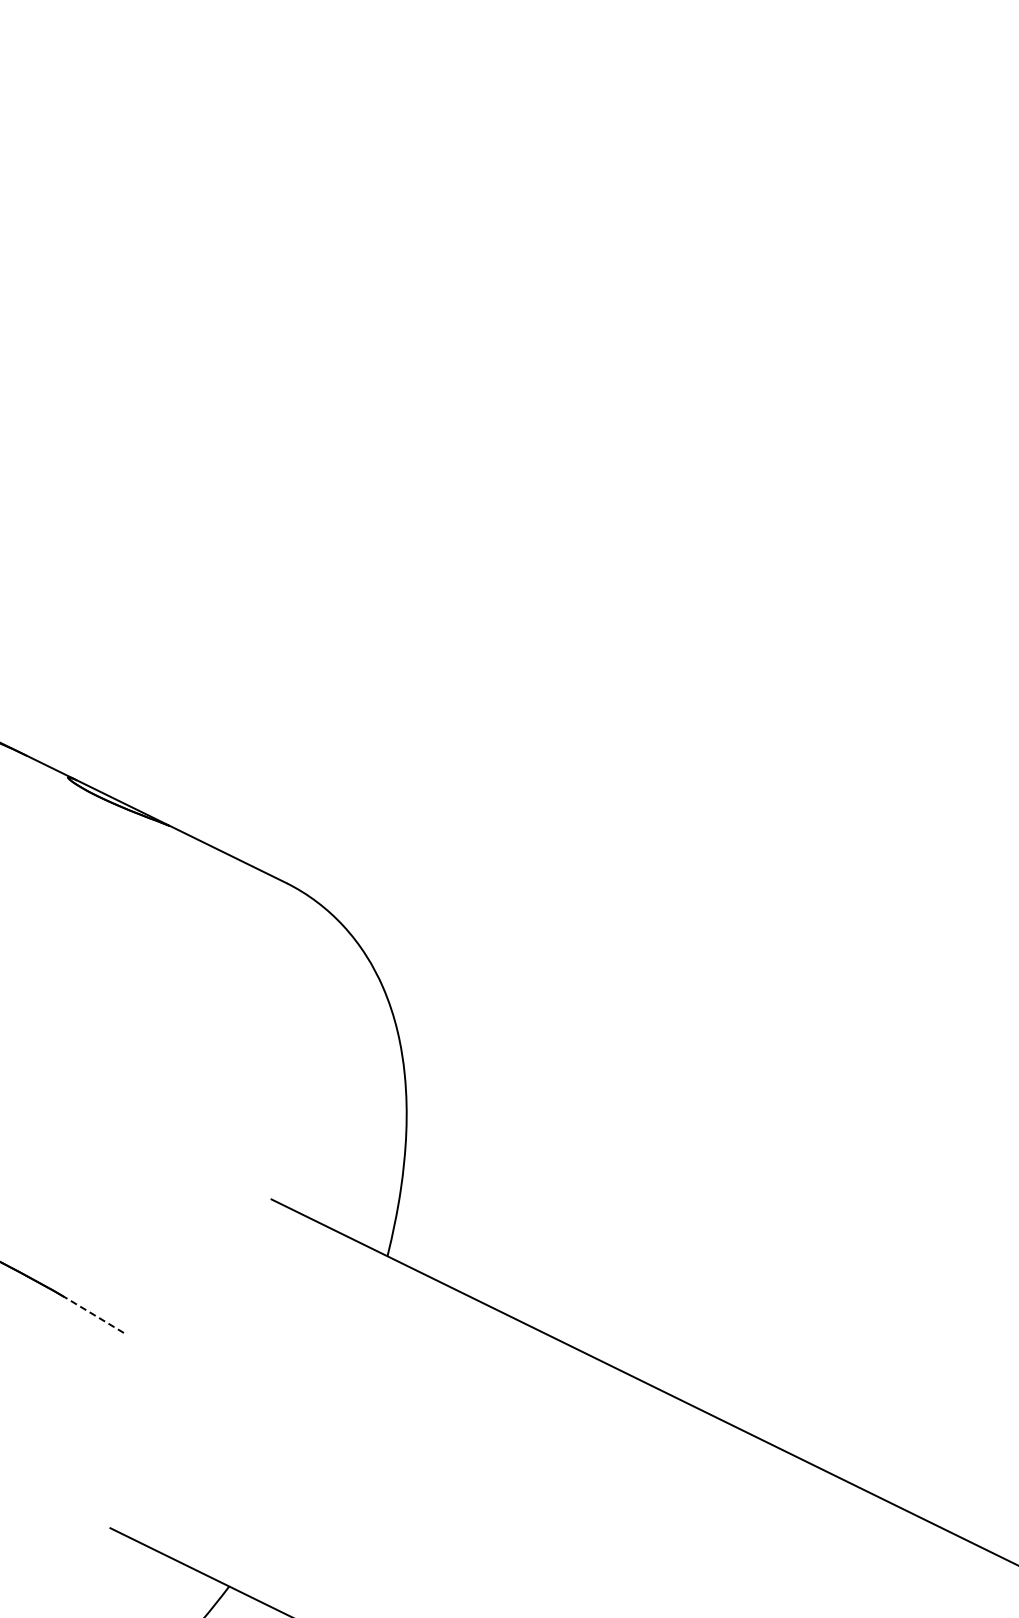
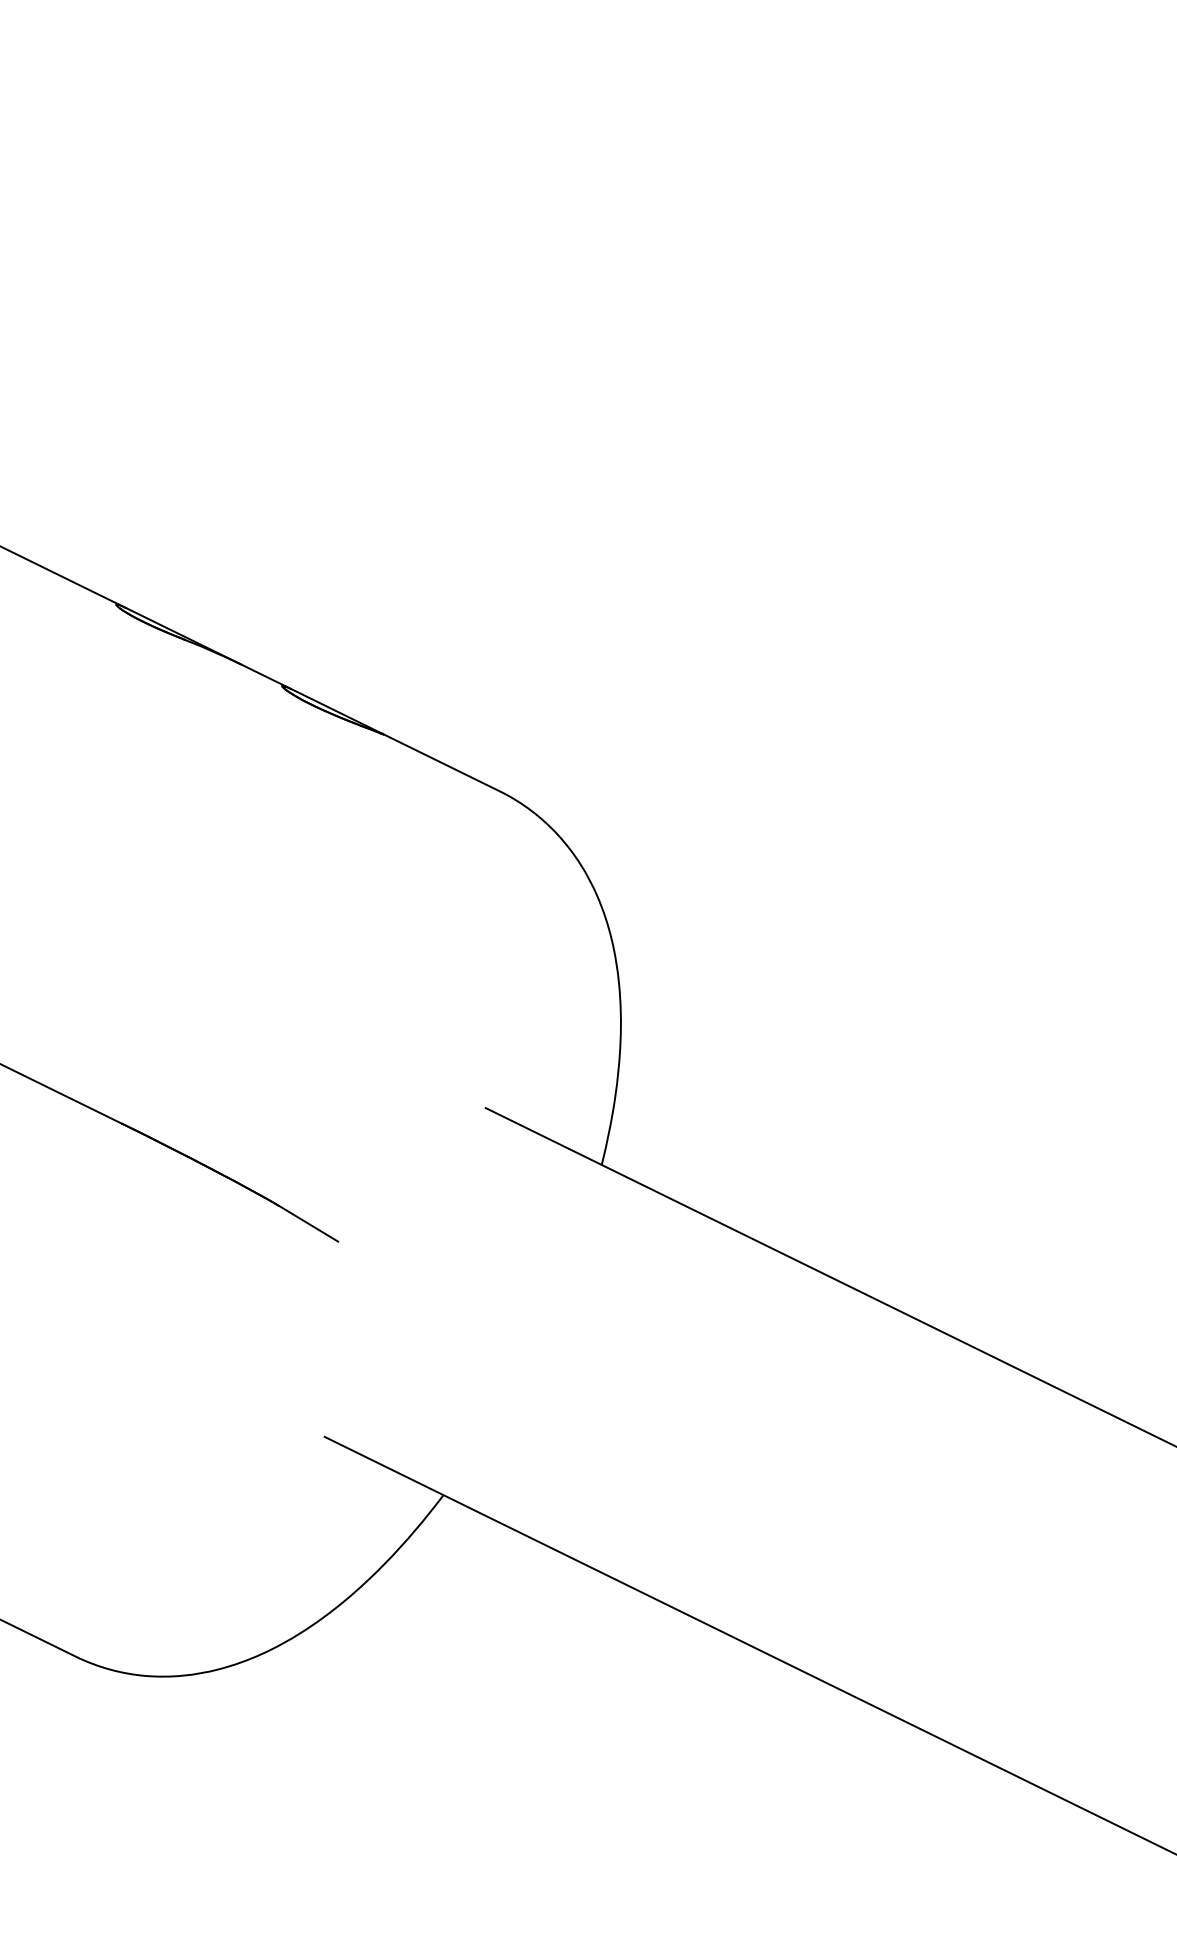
line: (94, 1314) -> (308, 1223), dashed -> solid

